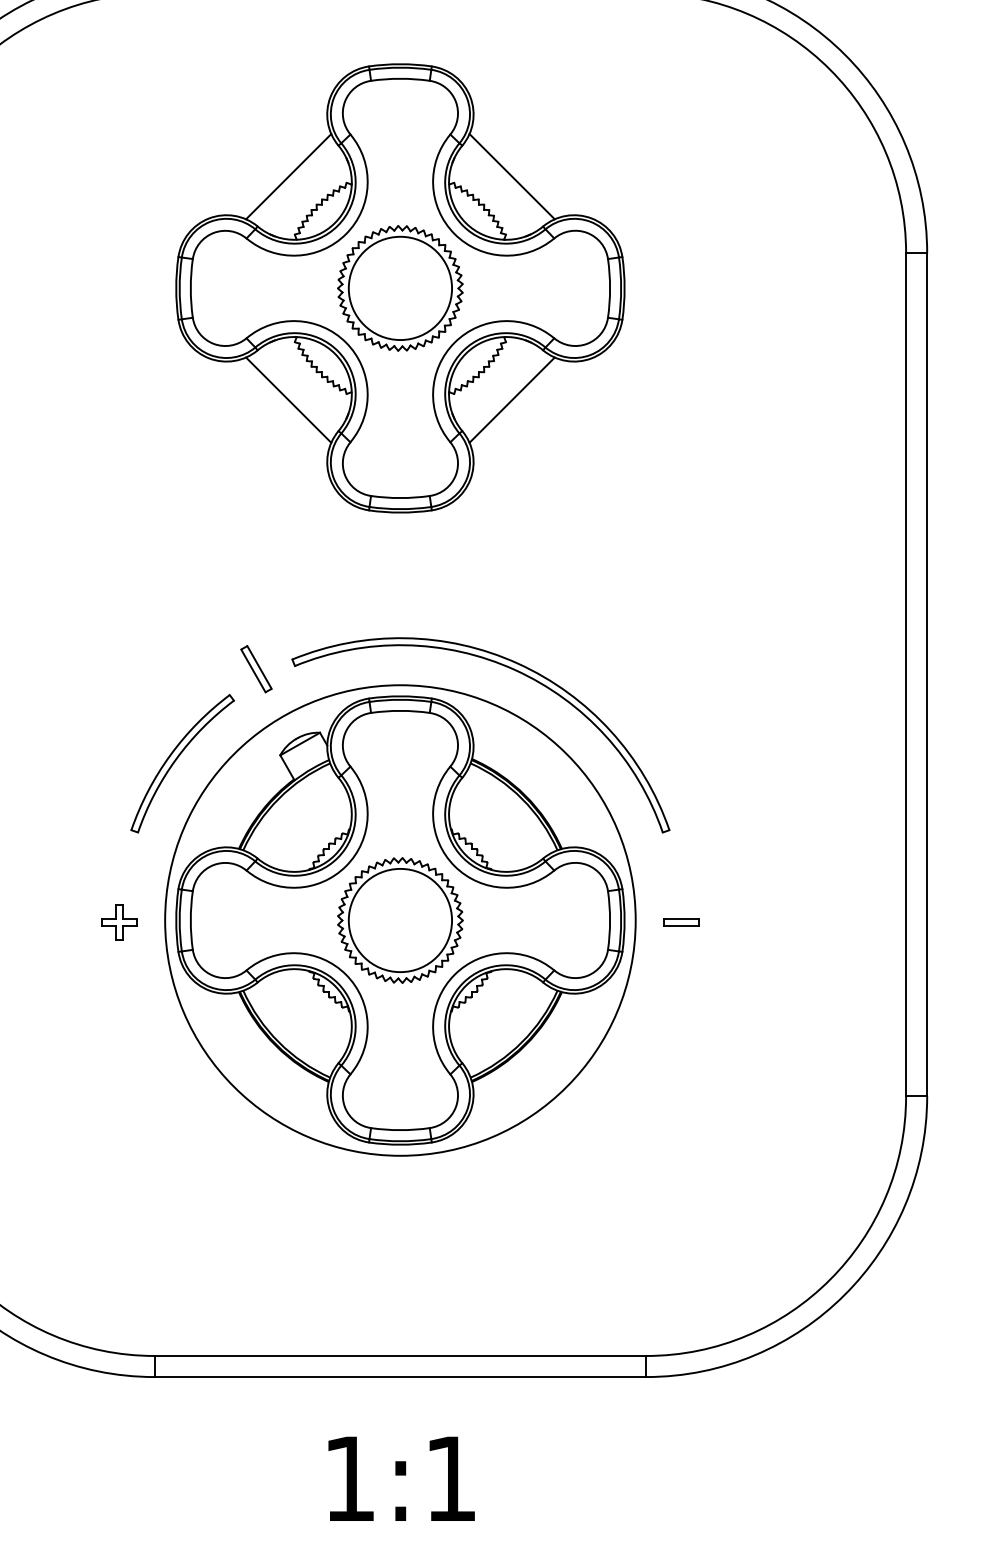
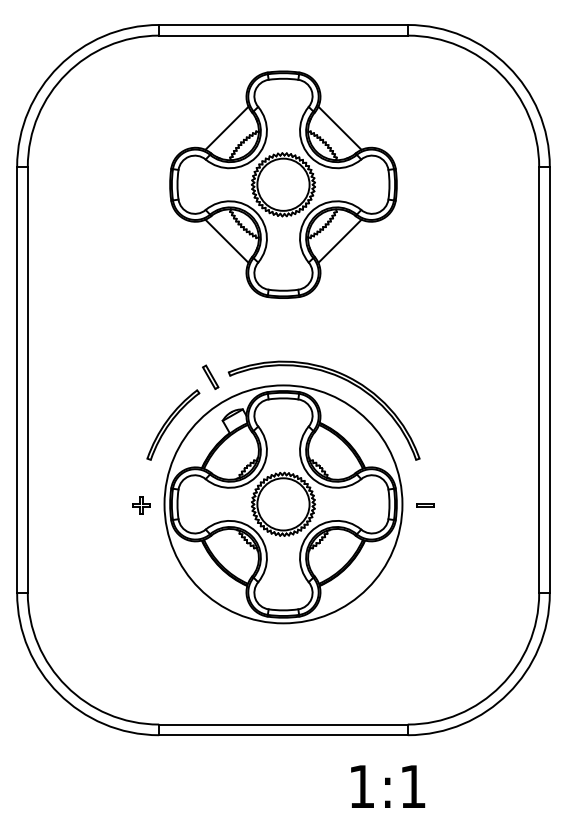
text: (402, 1478) -> (388, 786), moved

